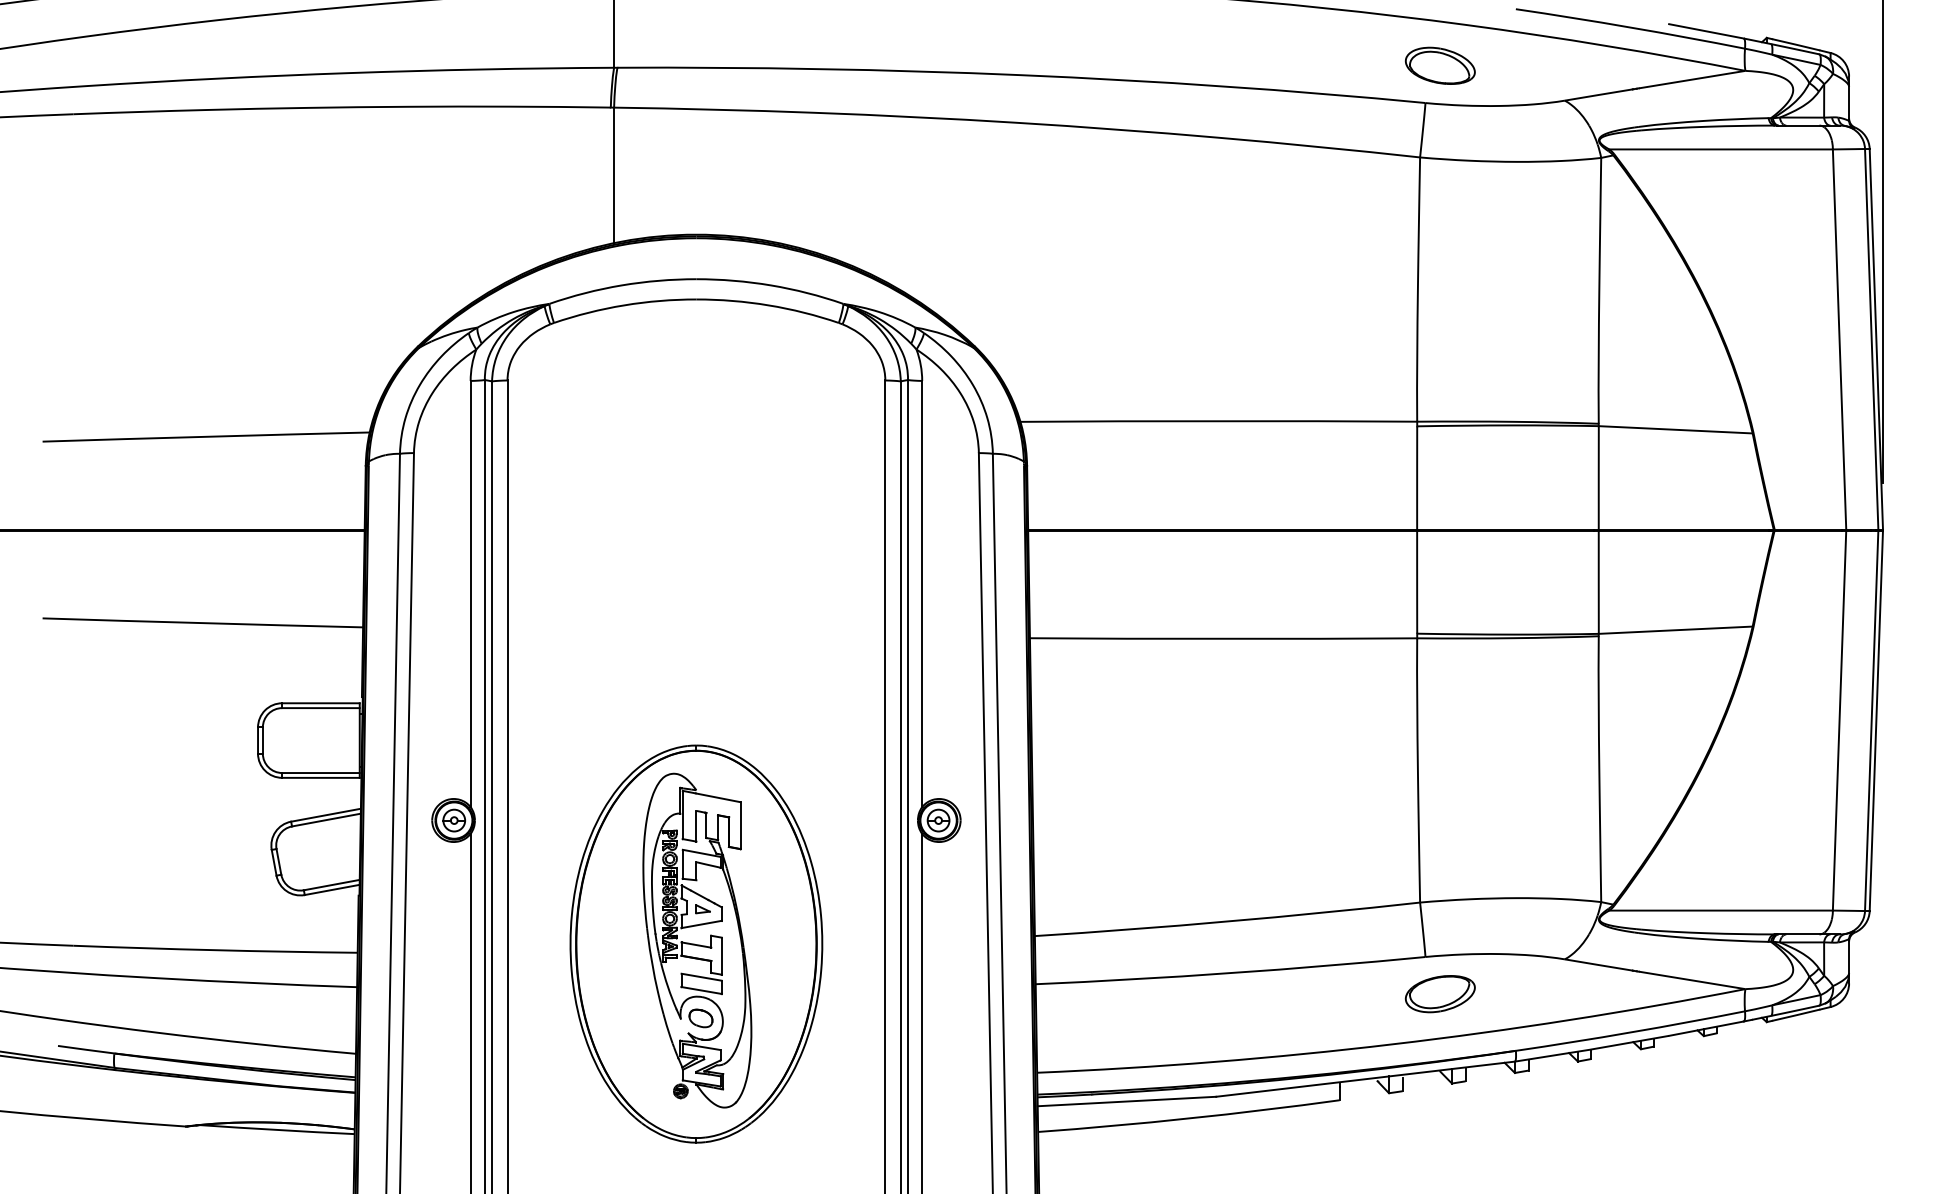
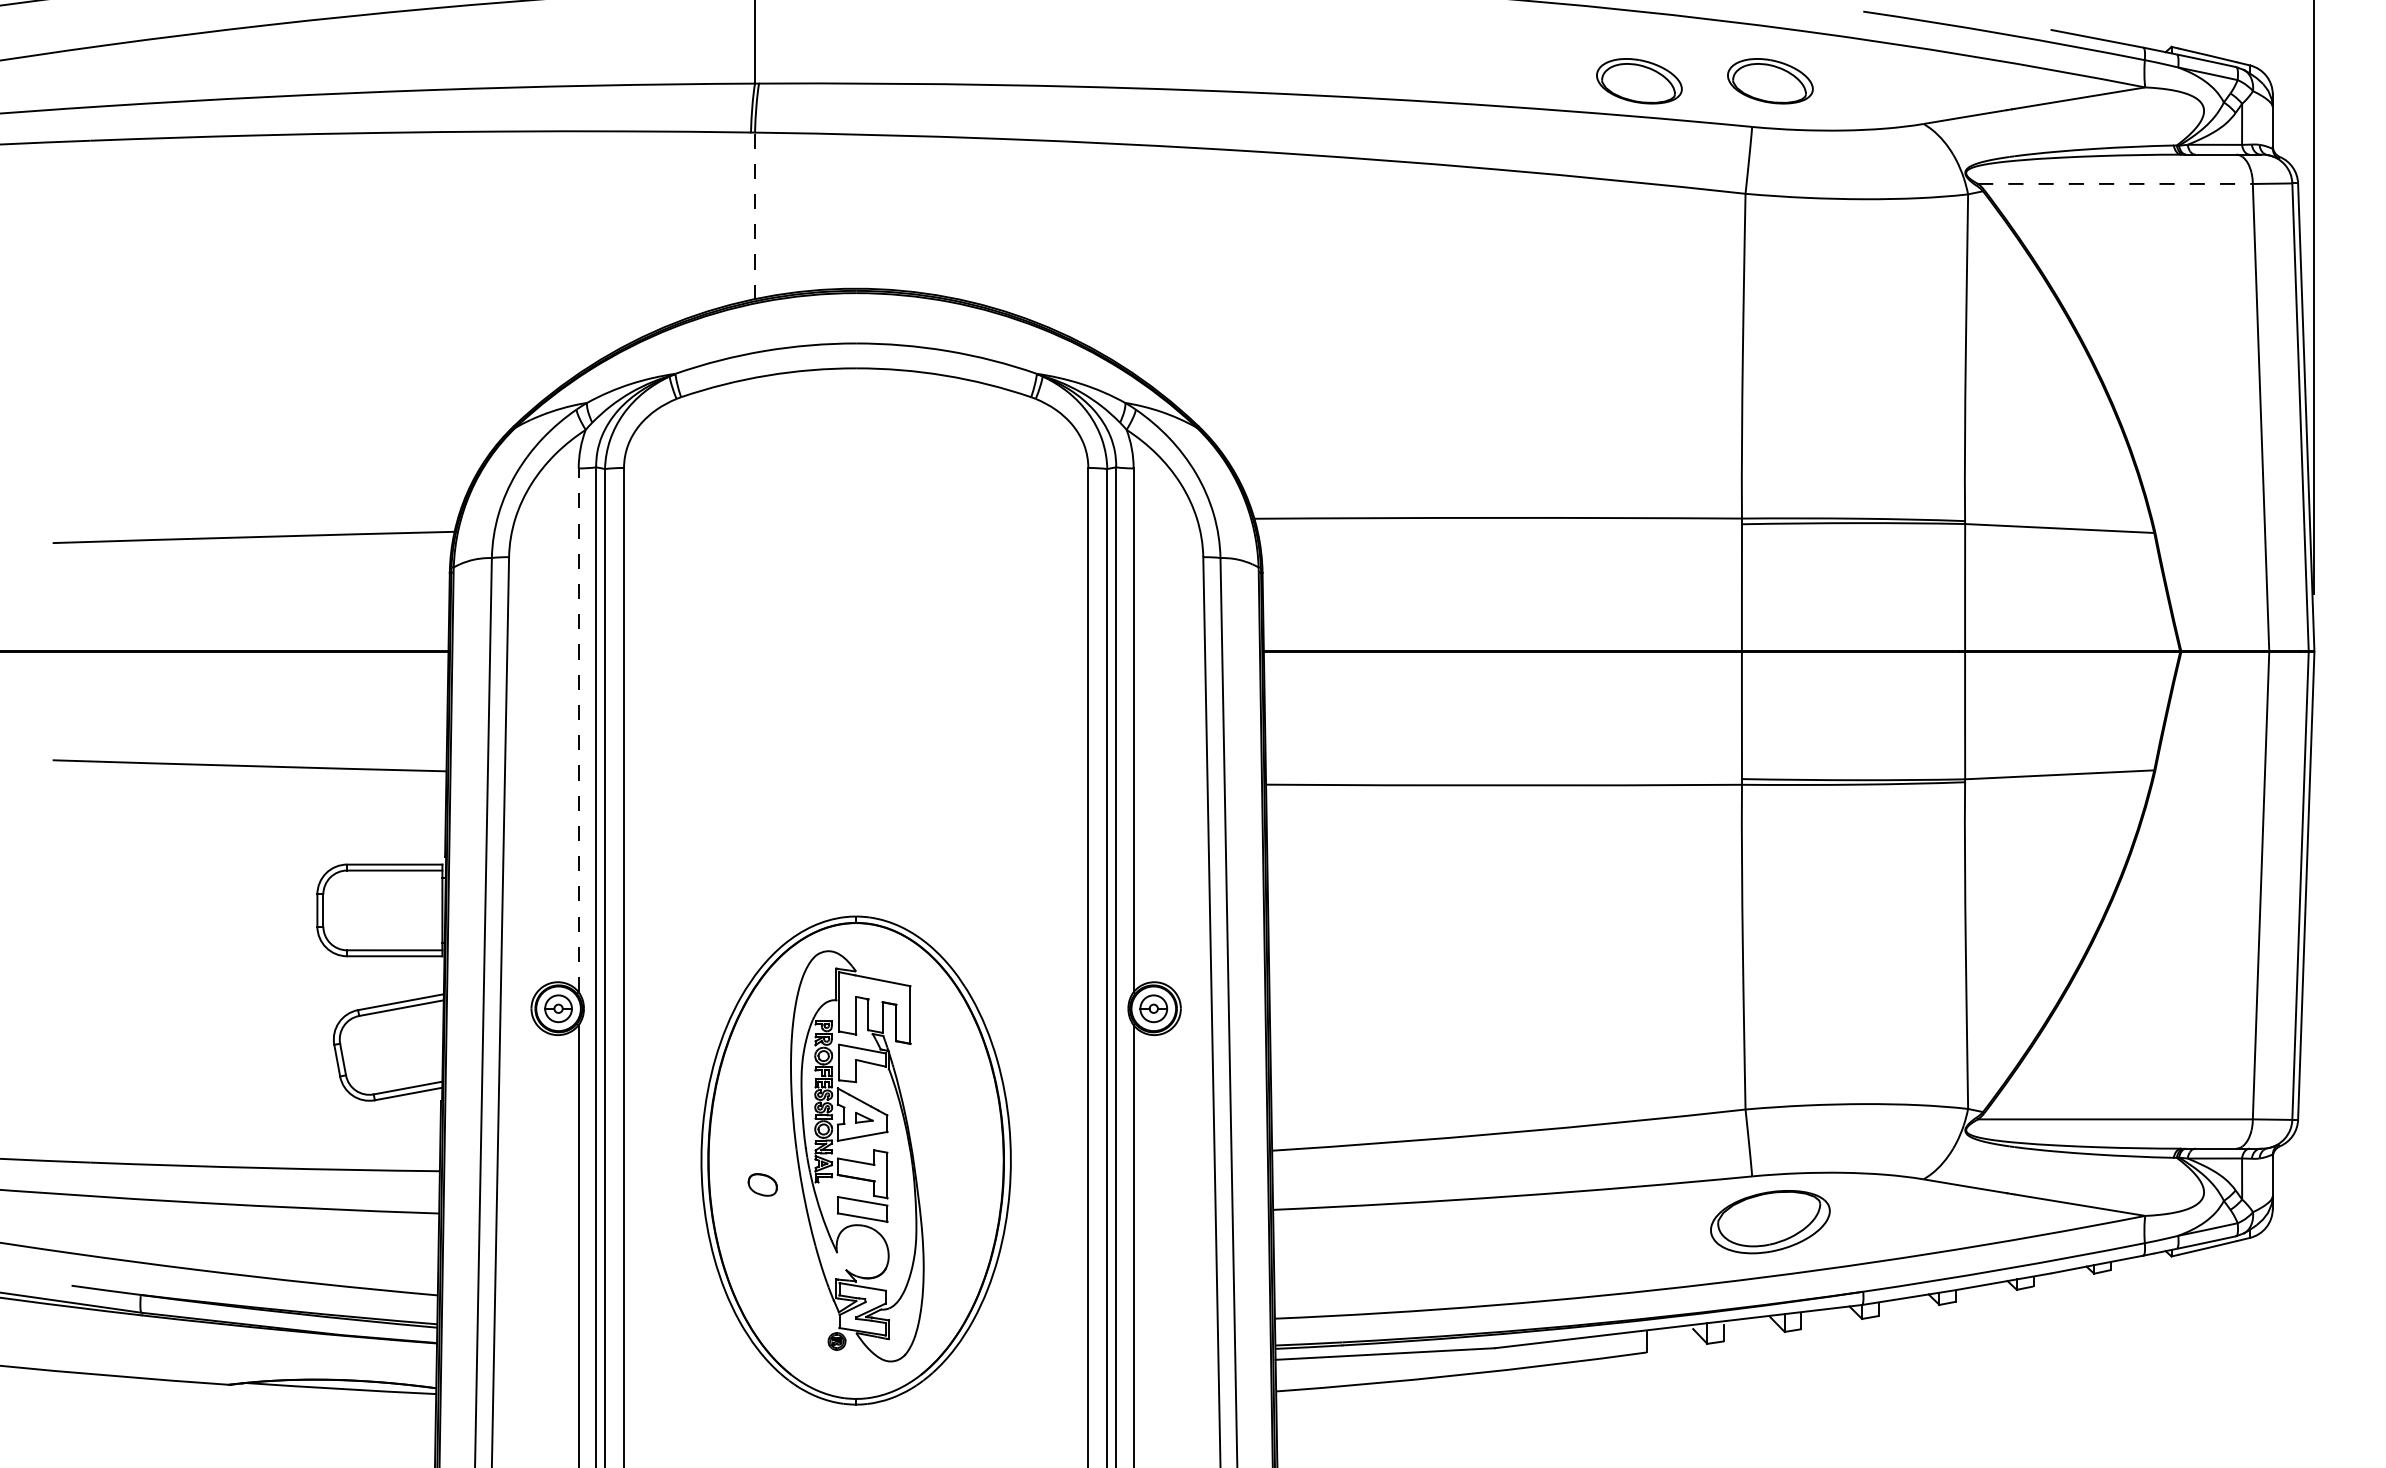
part: (1333, 66) -> (1639, 81), added
line: (1721, 149) -> (2115, 183), solid -> dashed
line: (614, 175) -> (755, 216), solid -> dashed
line: (470, 594) -> (578, 730), solid -> dashed
part: (1440, 993) -> (1770, 1221), size x1.4
part: (700, 1018) -> (762, 1184), moved

